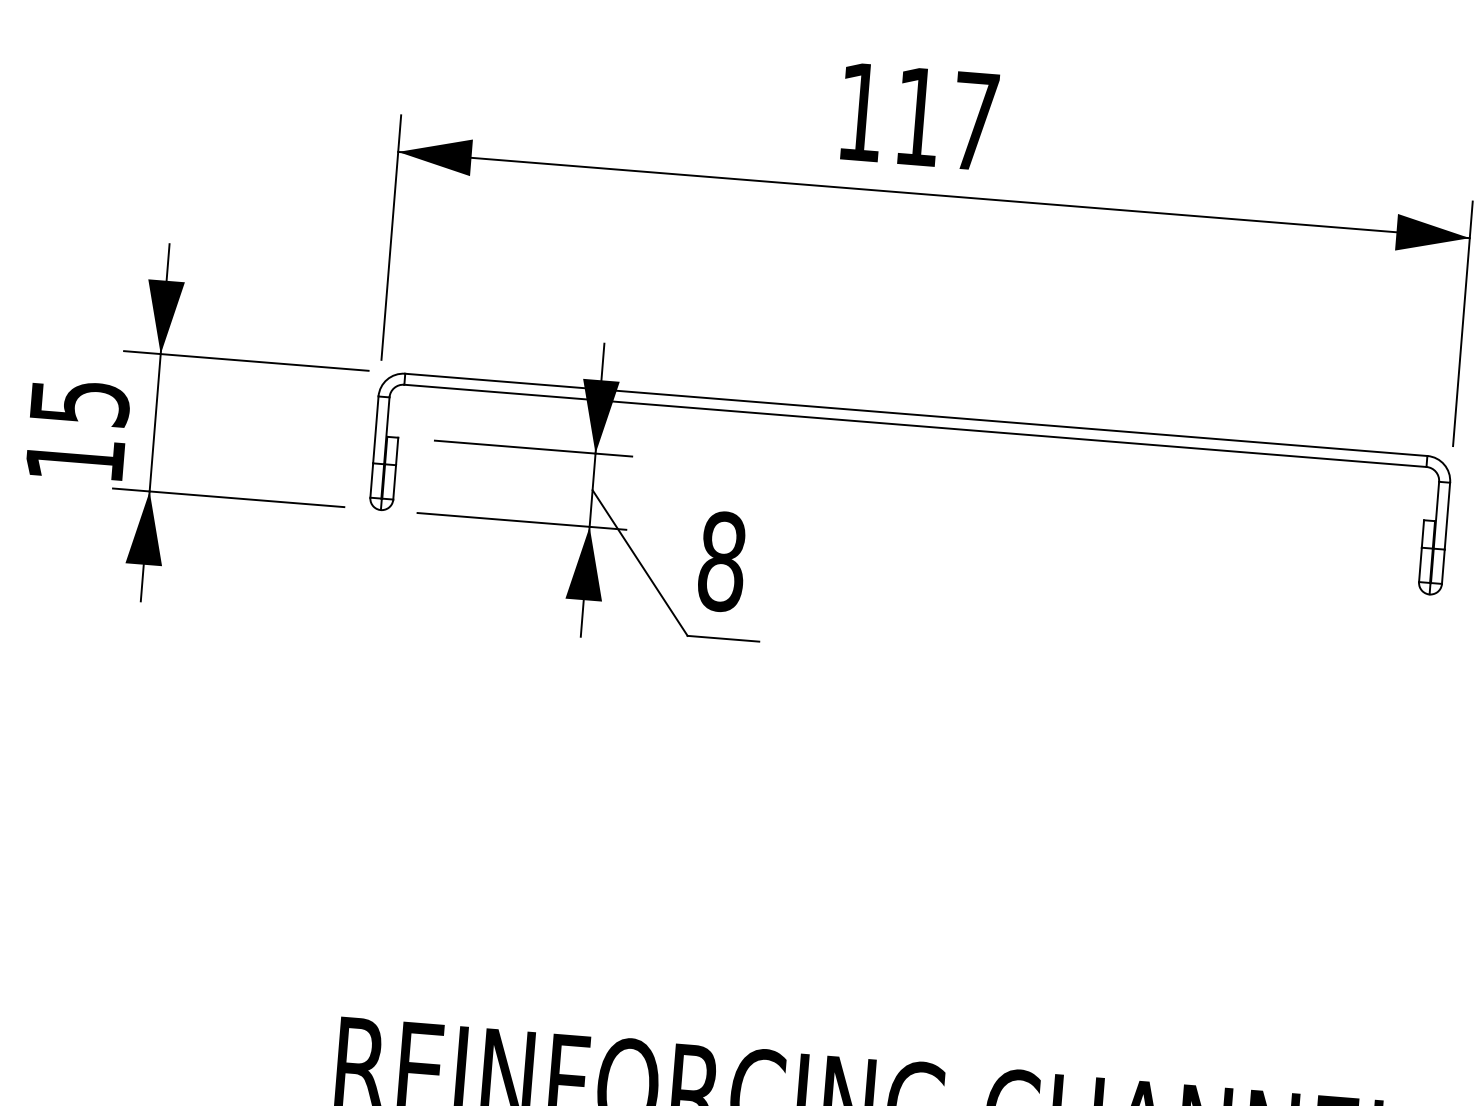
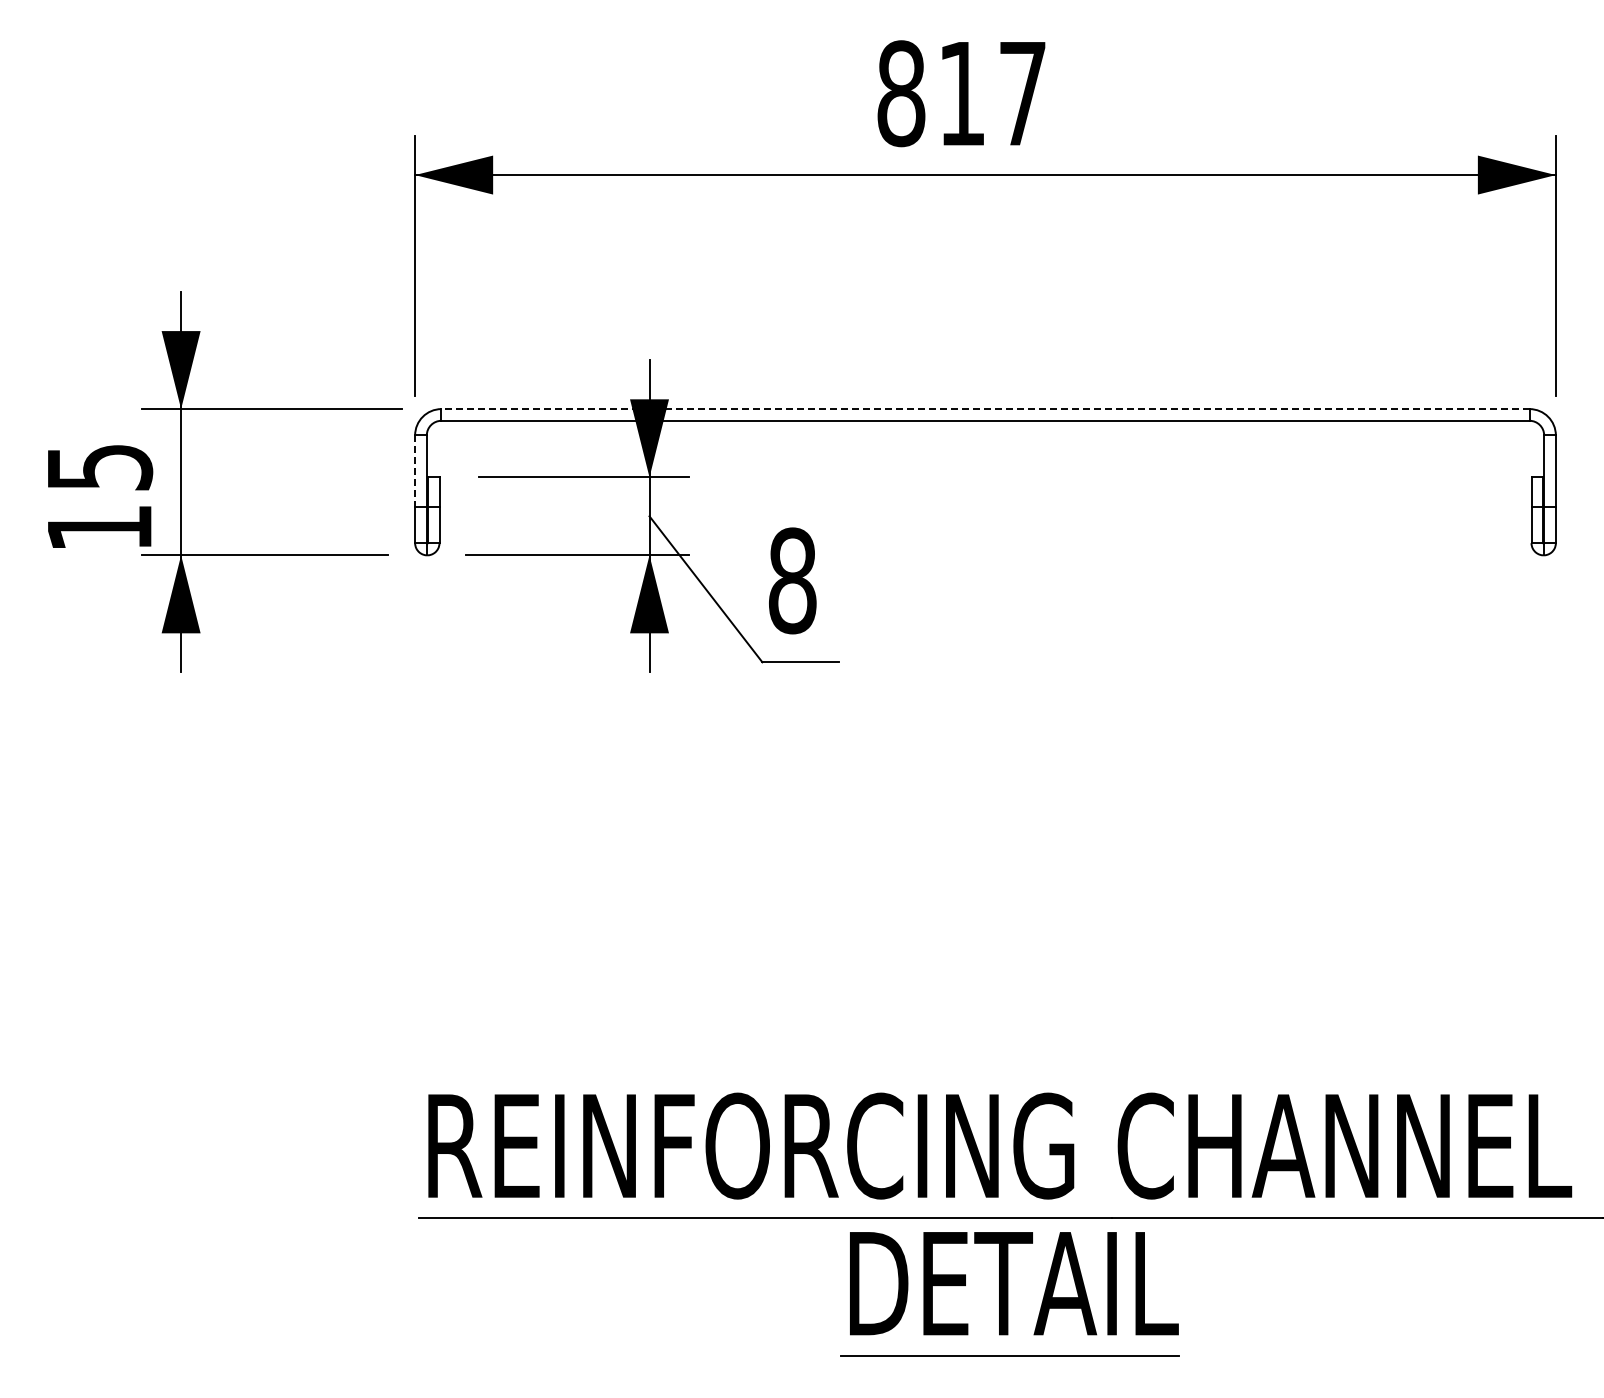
text: (861, 112) -> (901, 93), 117 -> 817
line: (916, 415) -> (985, 409), solid -> dashed
line: (376, 430) -> (415, 471), solid -> dashed

